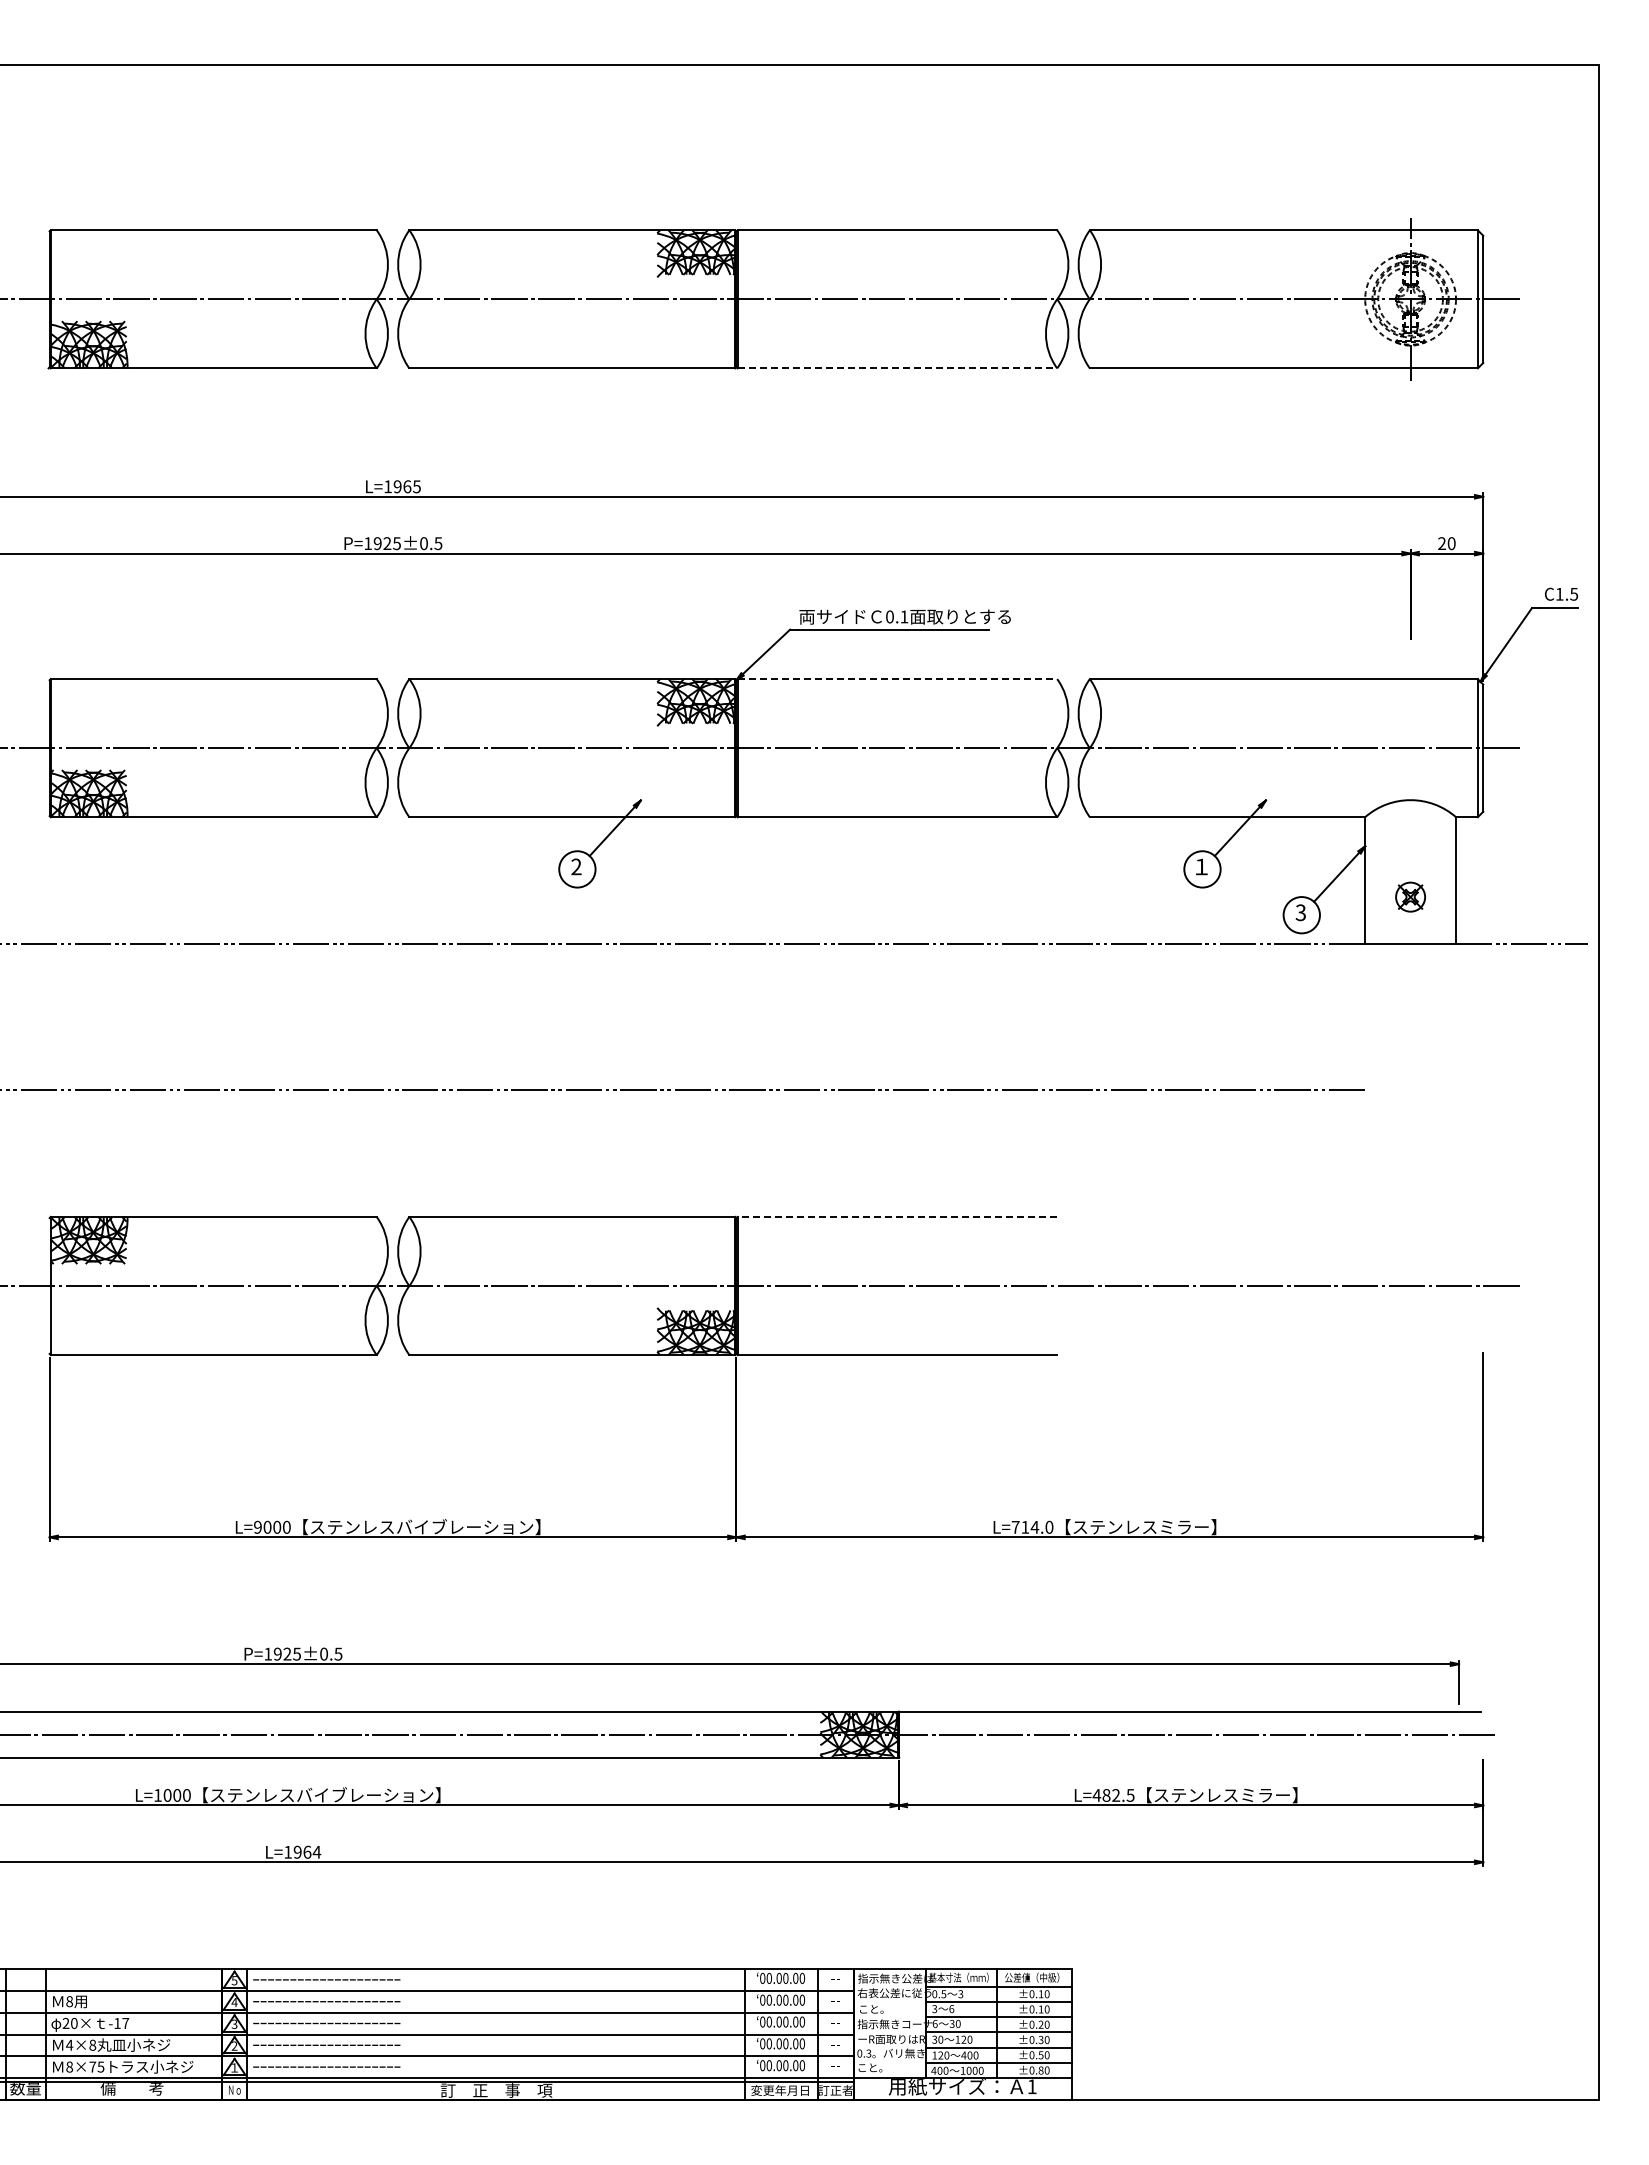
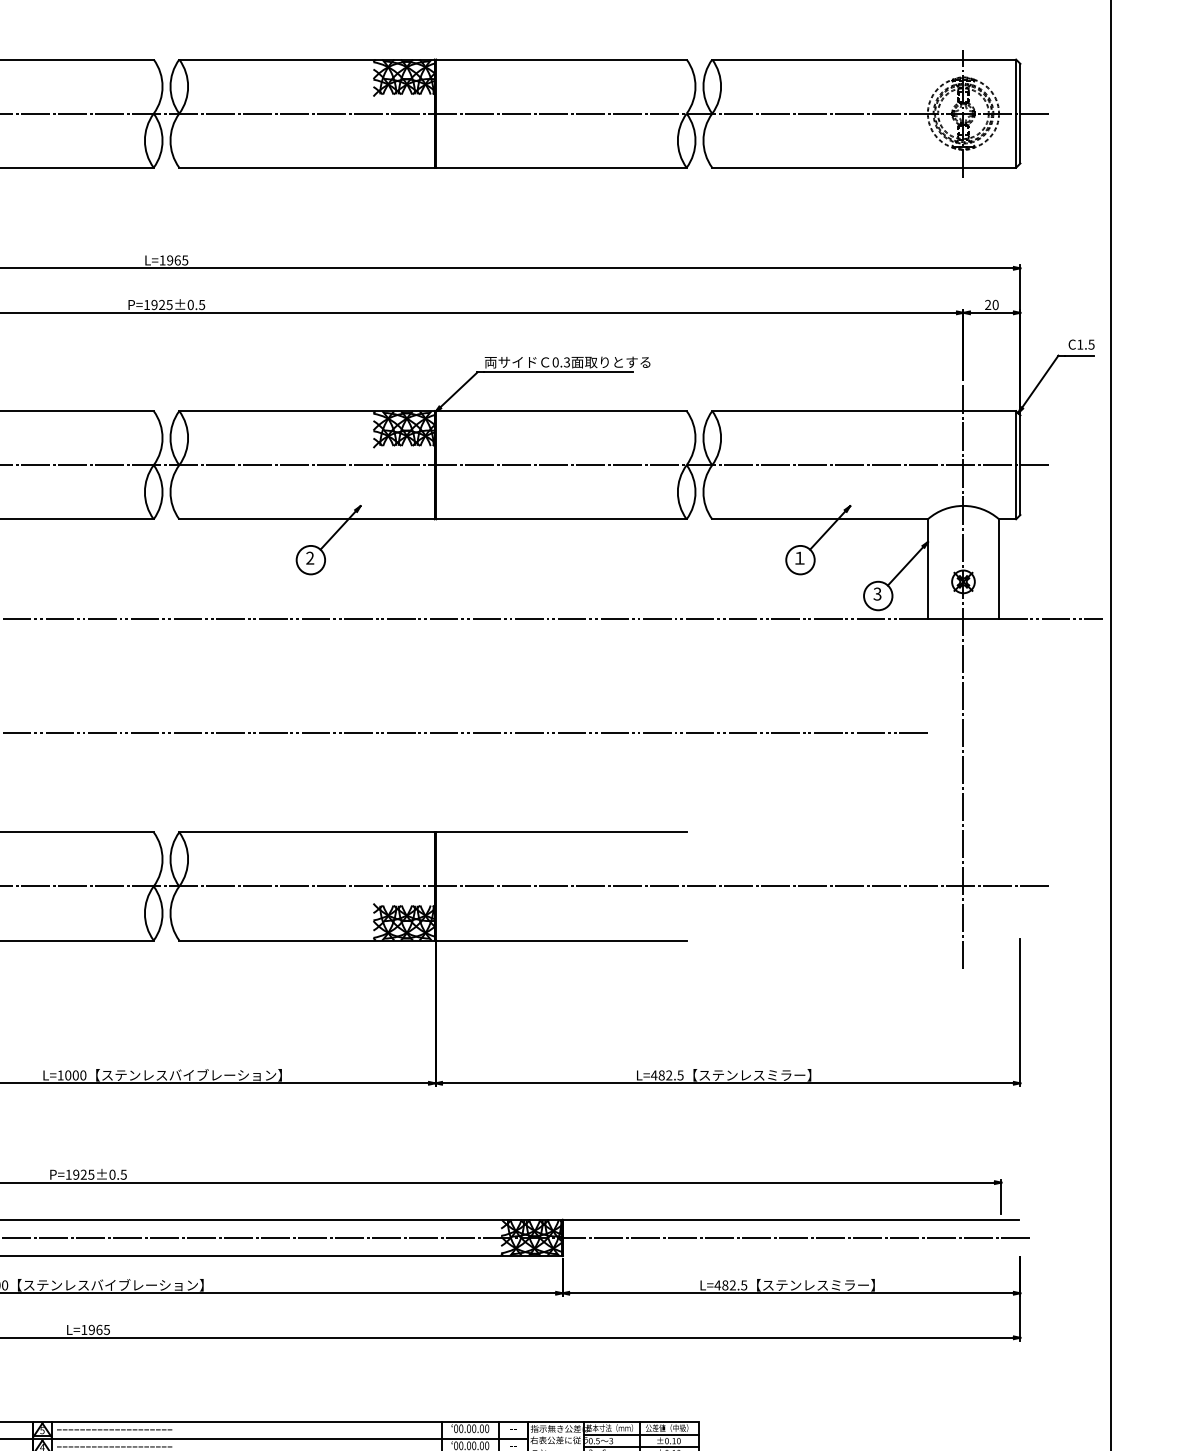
line: (897, 368) -> (561, 167), dashed -> solid
text: (904, 616) -> (567, 362), 0.1 -> 0.3
line: (897, 679) -> (561, 411), dashed -> solid
line: (1410, 1016) -> (963, 675), added
line: (897, 1216) -> (561, 831), dashed -> solid
text: (257, 1526) -> (60, 1074), L=9000 -> L=1000
text: (1032, 1526) -> (667, 1074), L=714.0 -> L=482.5
text: (316, 1852) -> (106, 1330), L=1964 -> L=1965

